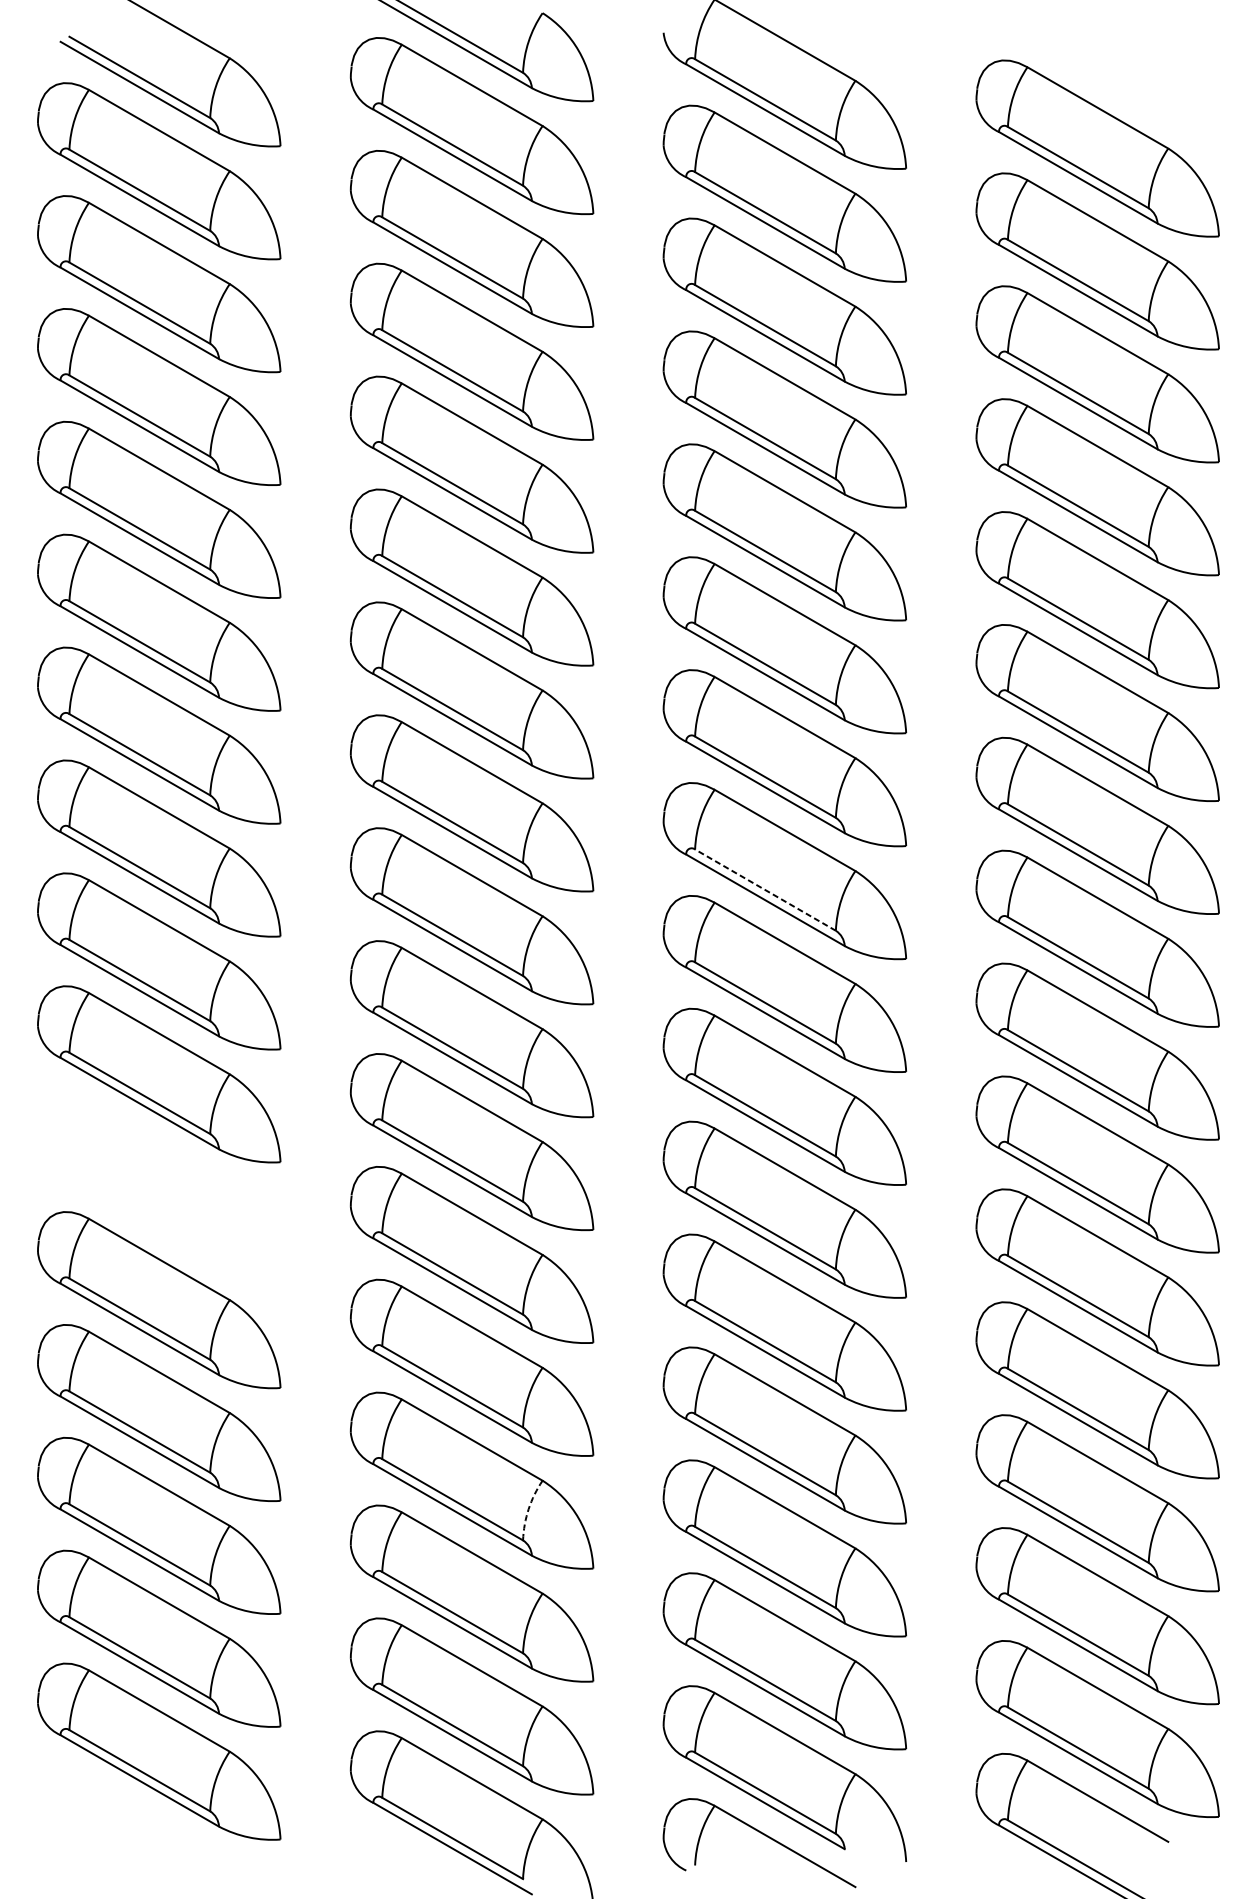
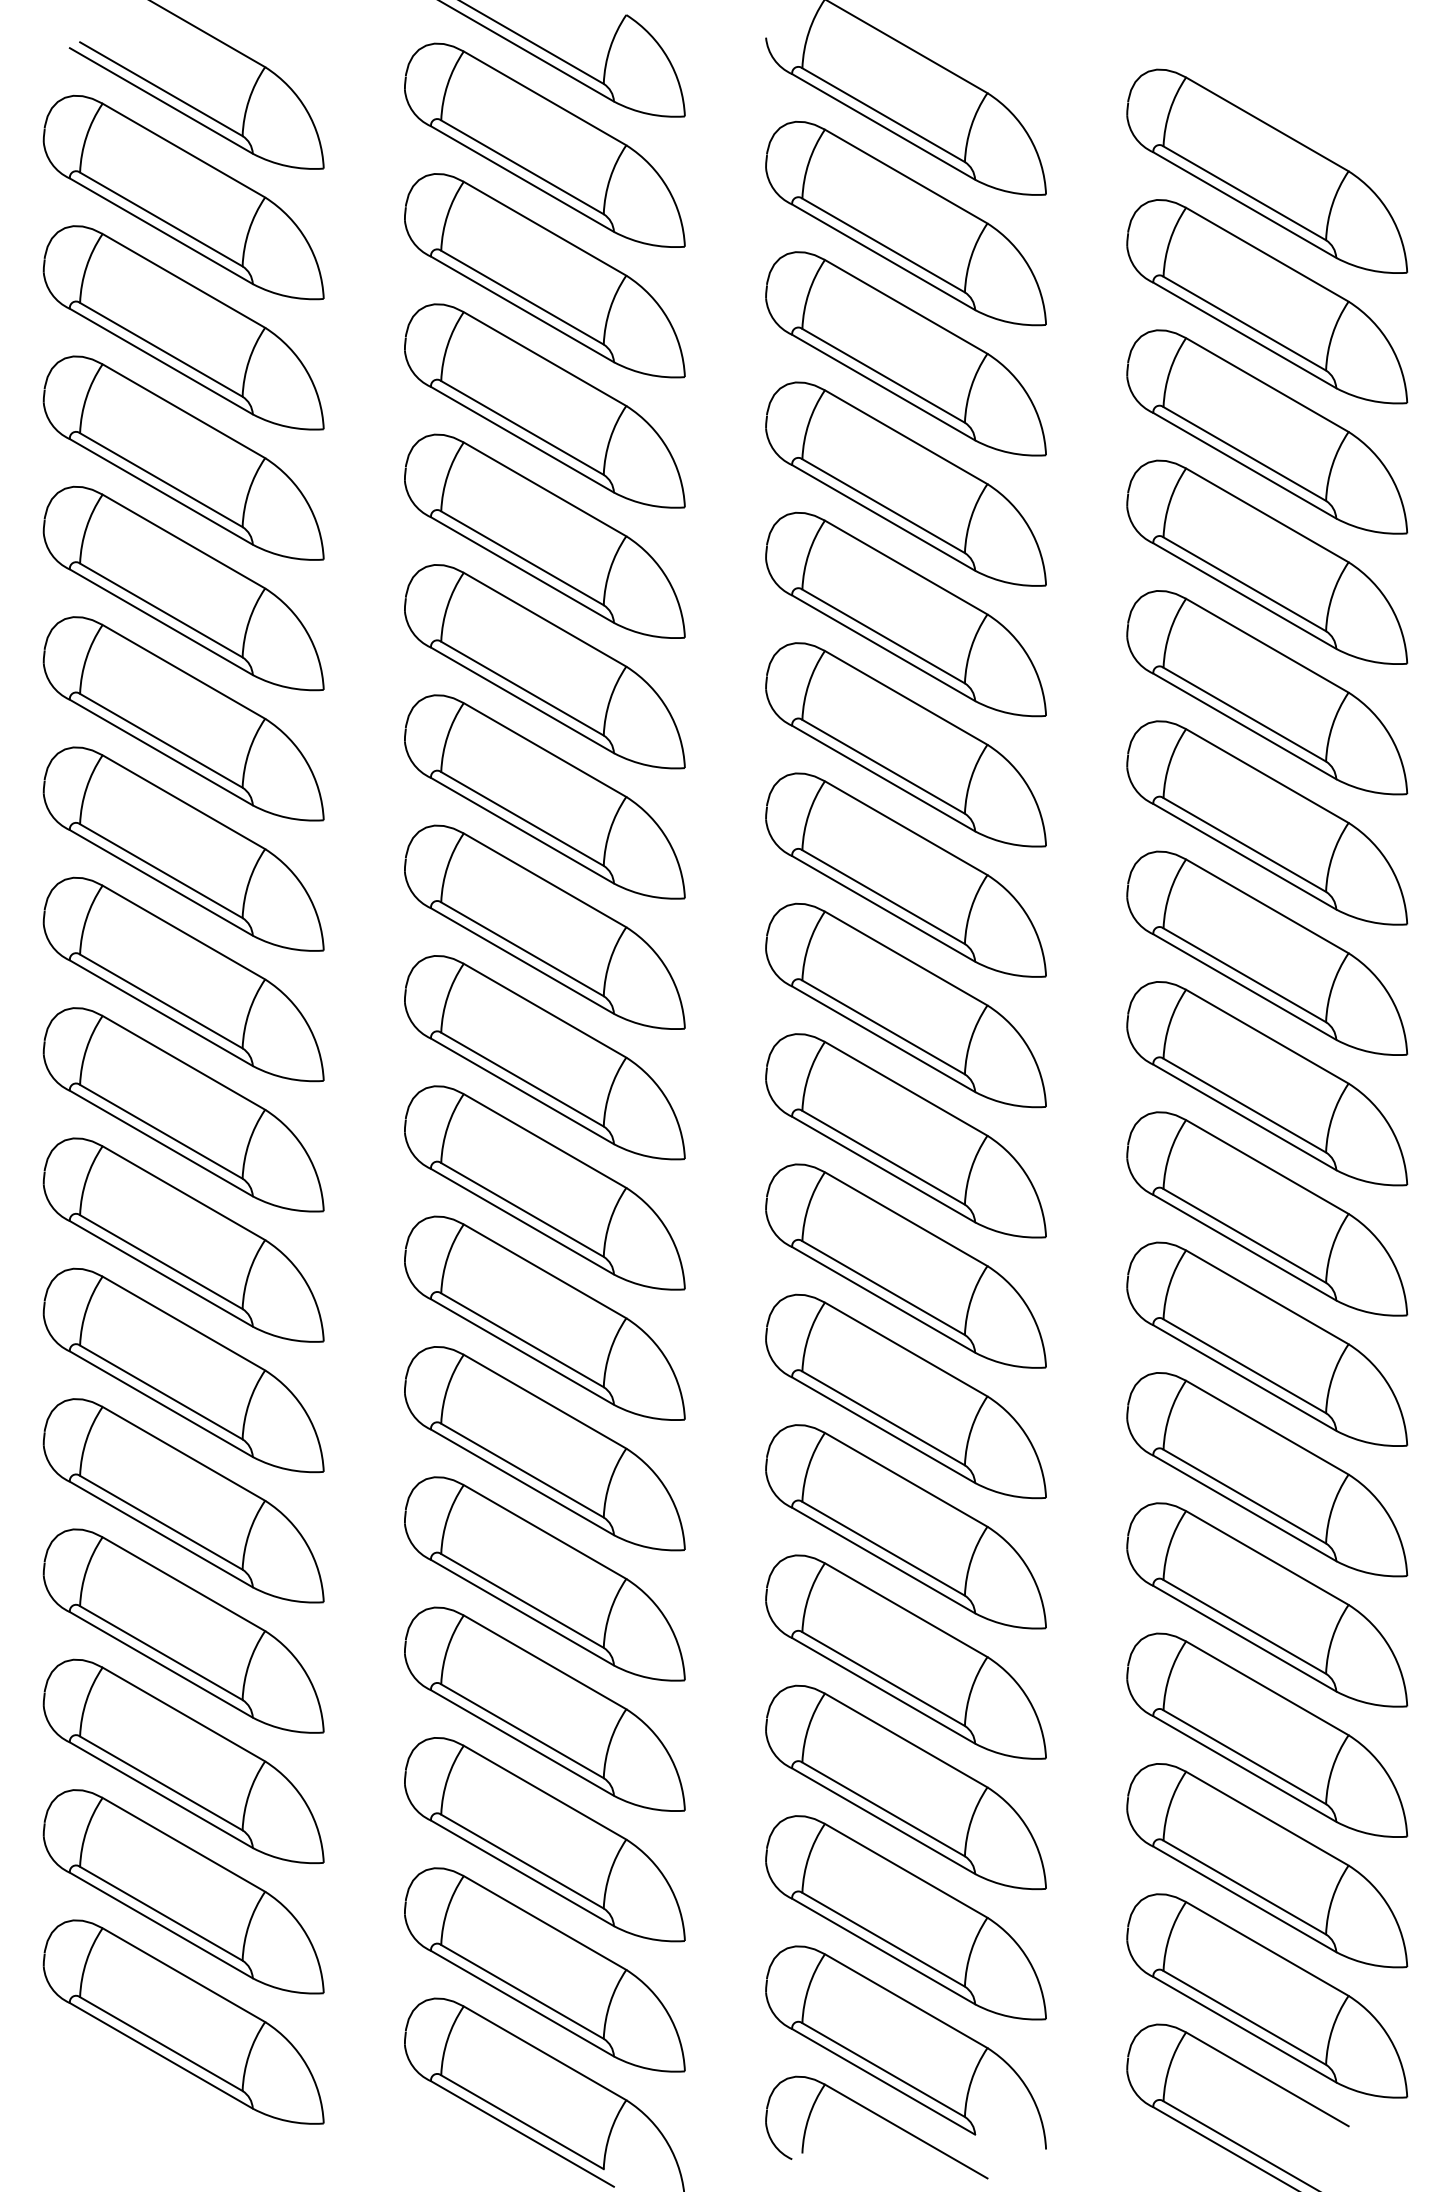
line: (765, 890) -> (883, 1027), dashed -> solid
part: (159, 1187) -> (183, 1370), added
arc: (528, 1509) -> (610, 1742), dashed -> solid

